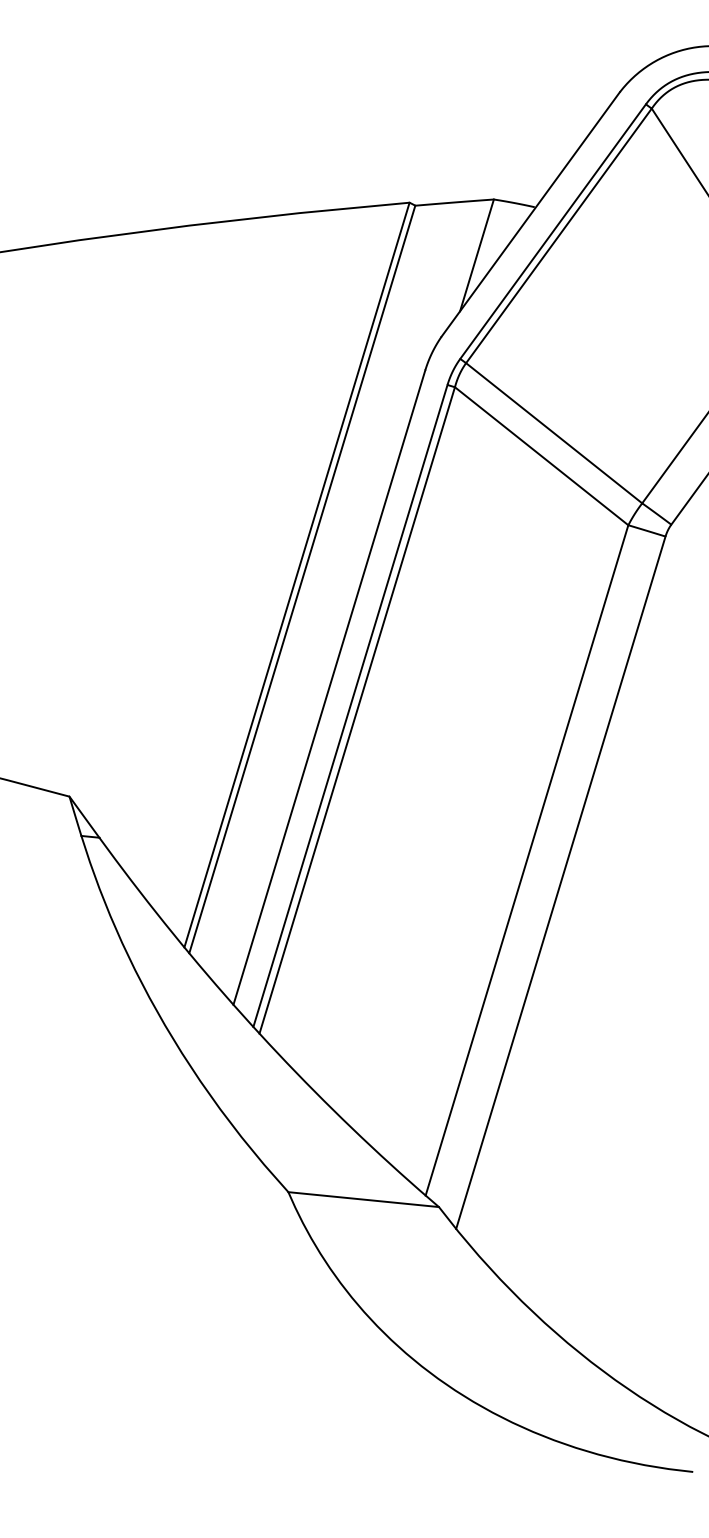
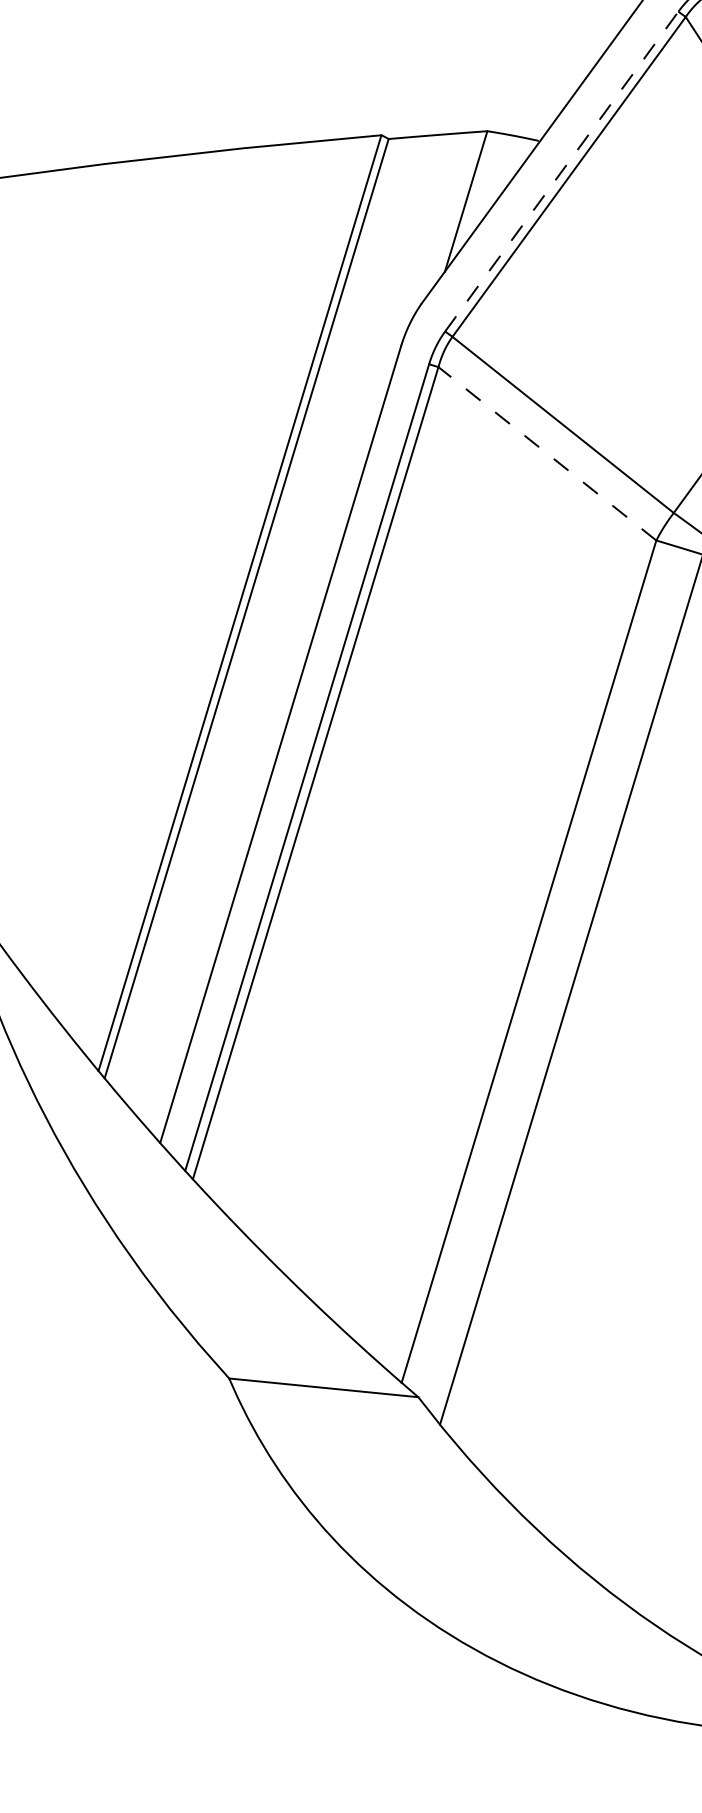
line: (553, 231) -> (562, 171), solid -> dashed
line: (541, 456) -> (547, 454), solid -> dashed

